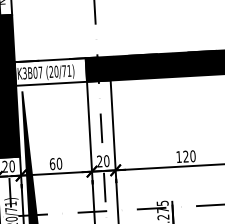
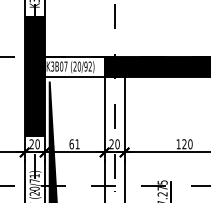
text: (66, 71) -> (87, 66), (20/71) -> (20/92)
text: (59, 164) -> (77, 144), 60 -> 61

